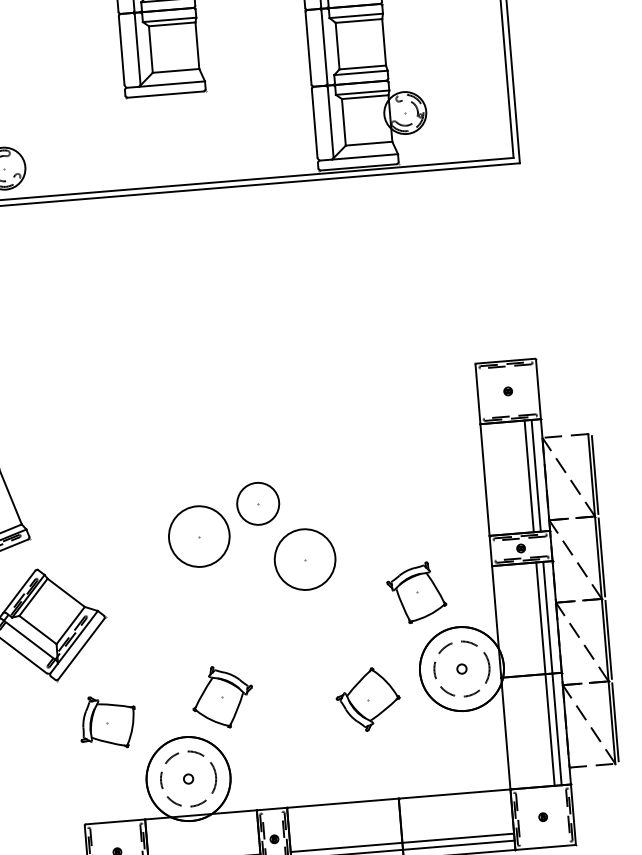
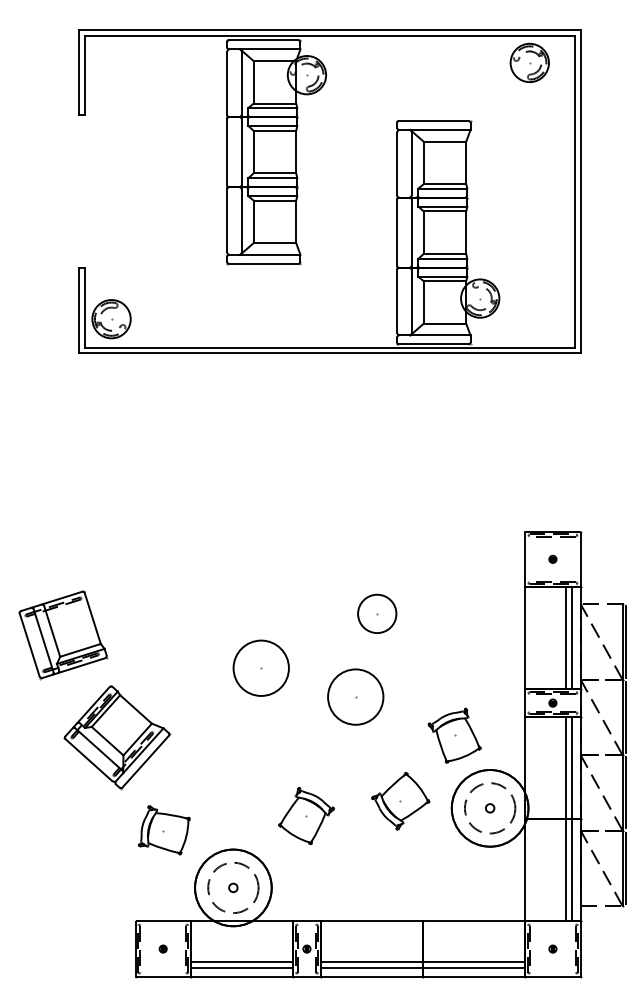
part: (258, 503) -> (377, 613), moved
part: (222, 696) -> (306, 815), moved
part: (368, 700) -> (400, 801), moved

